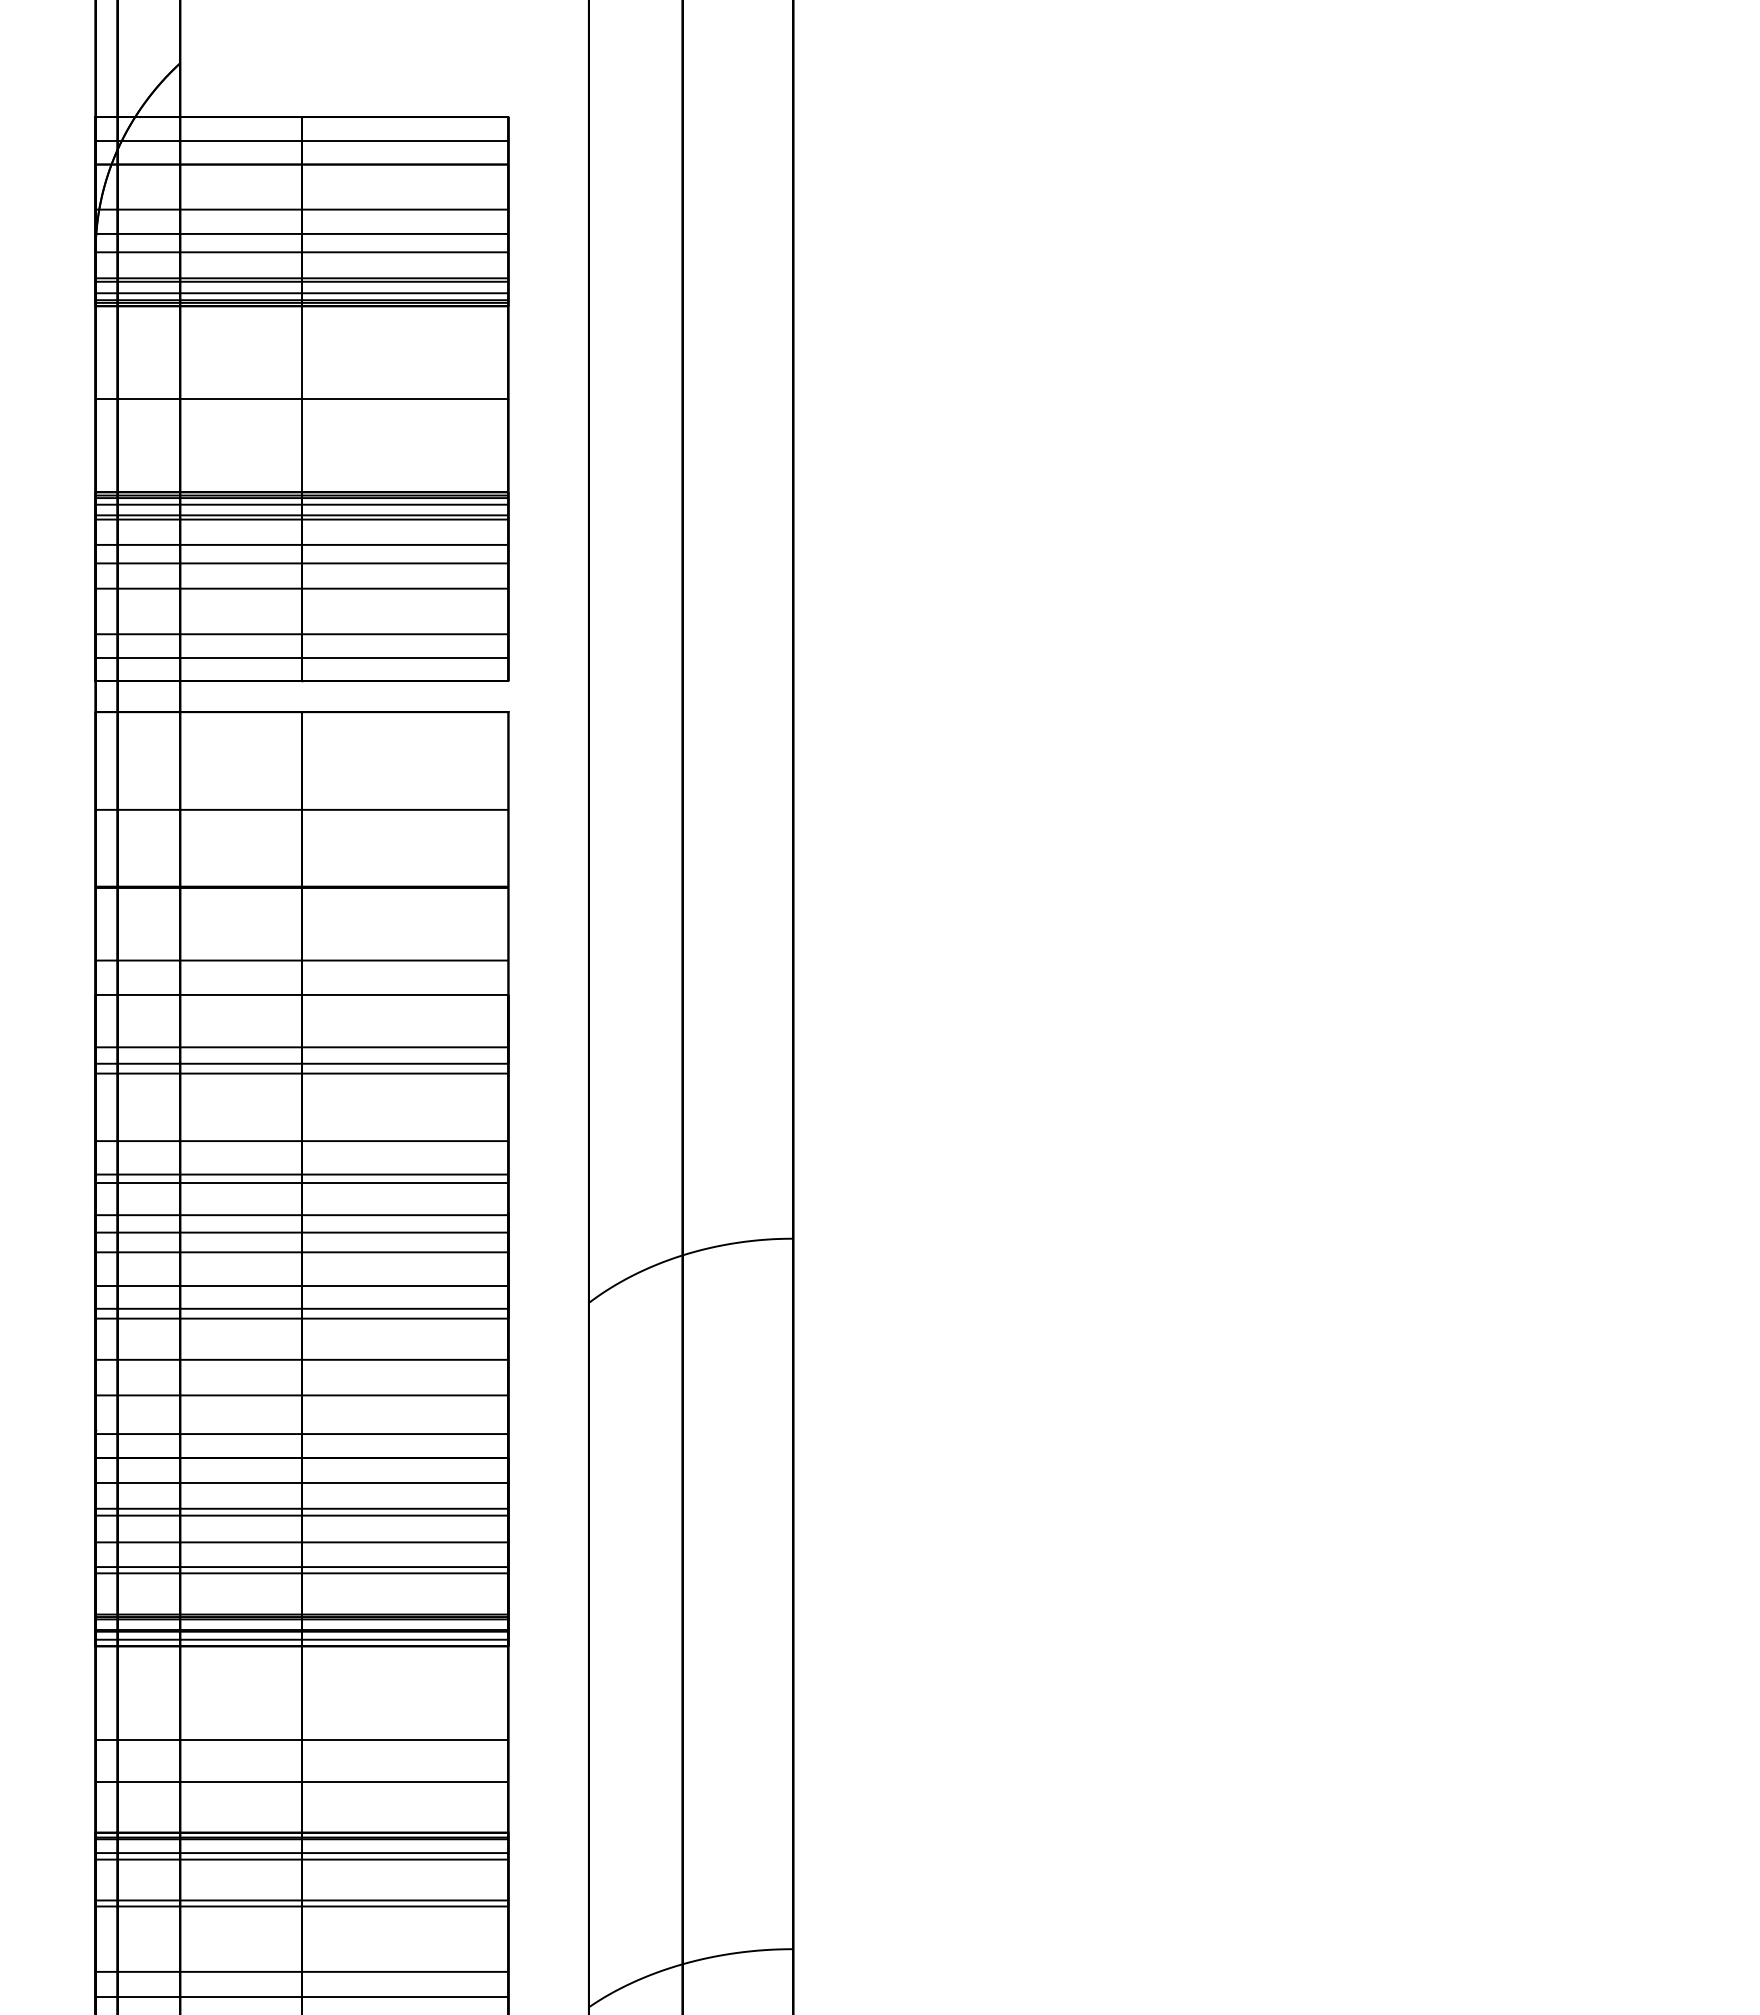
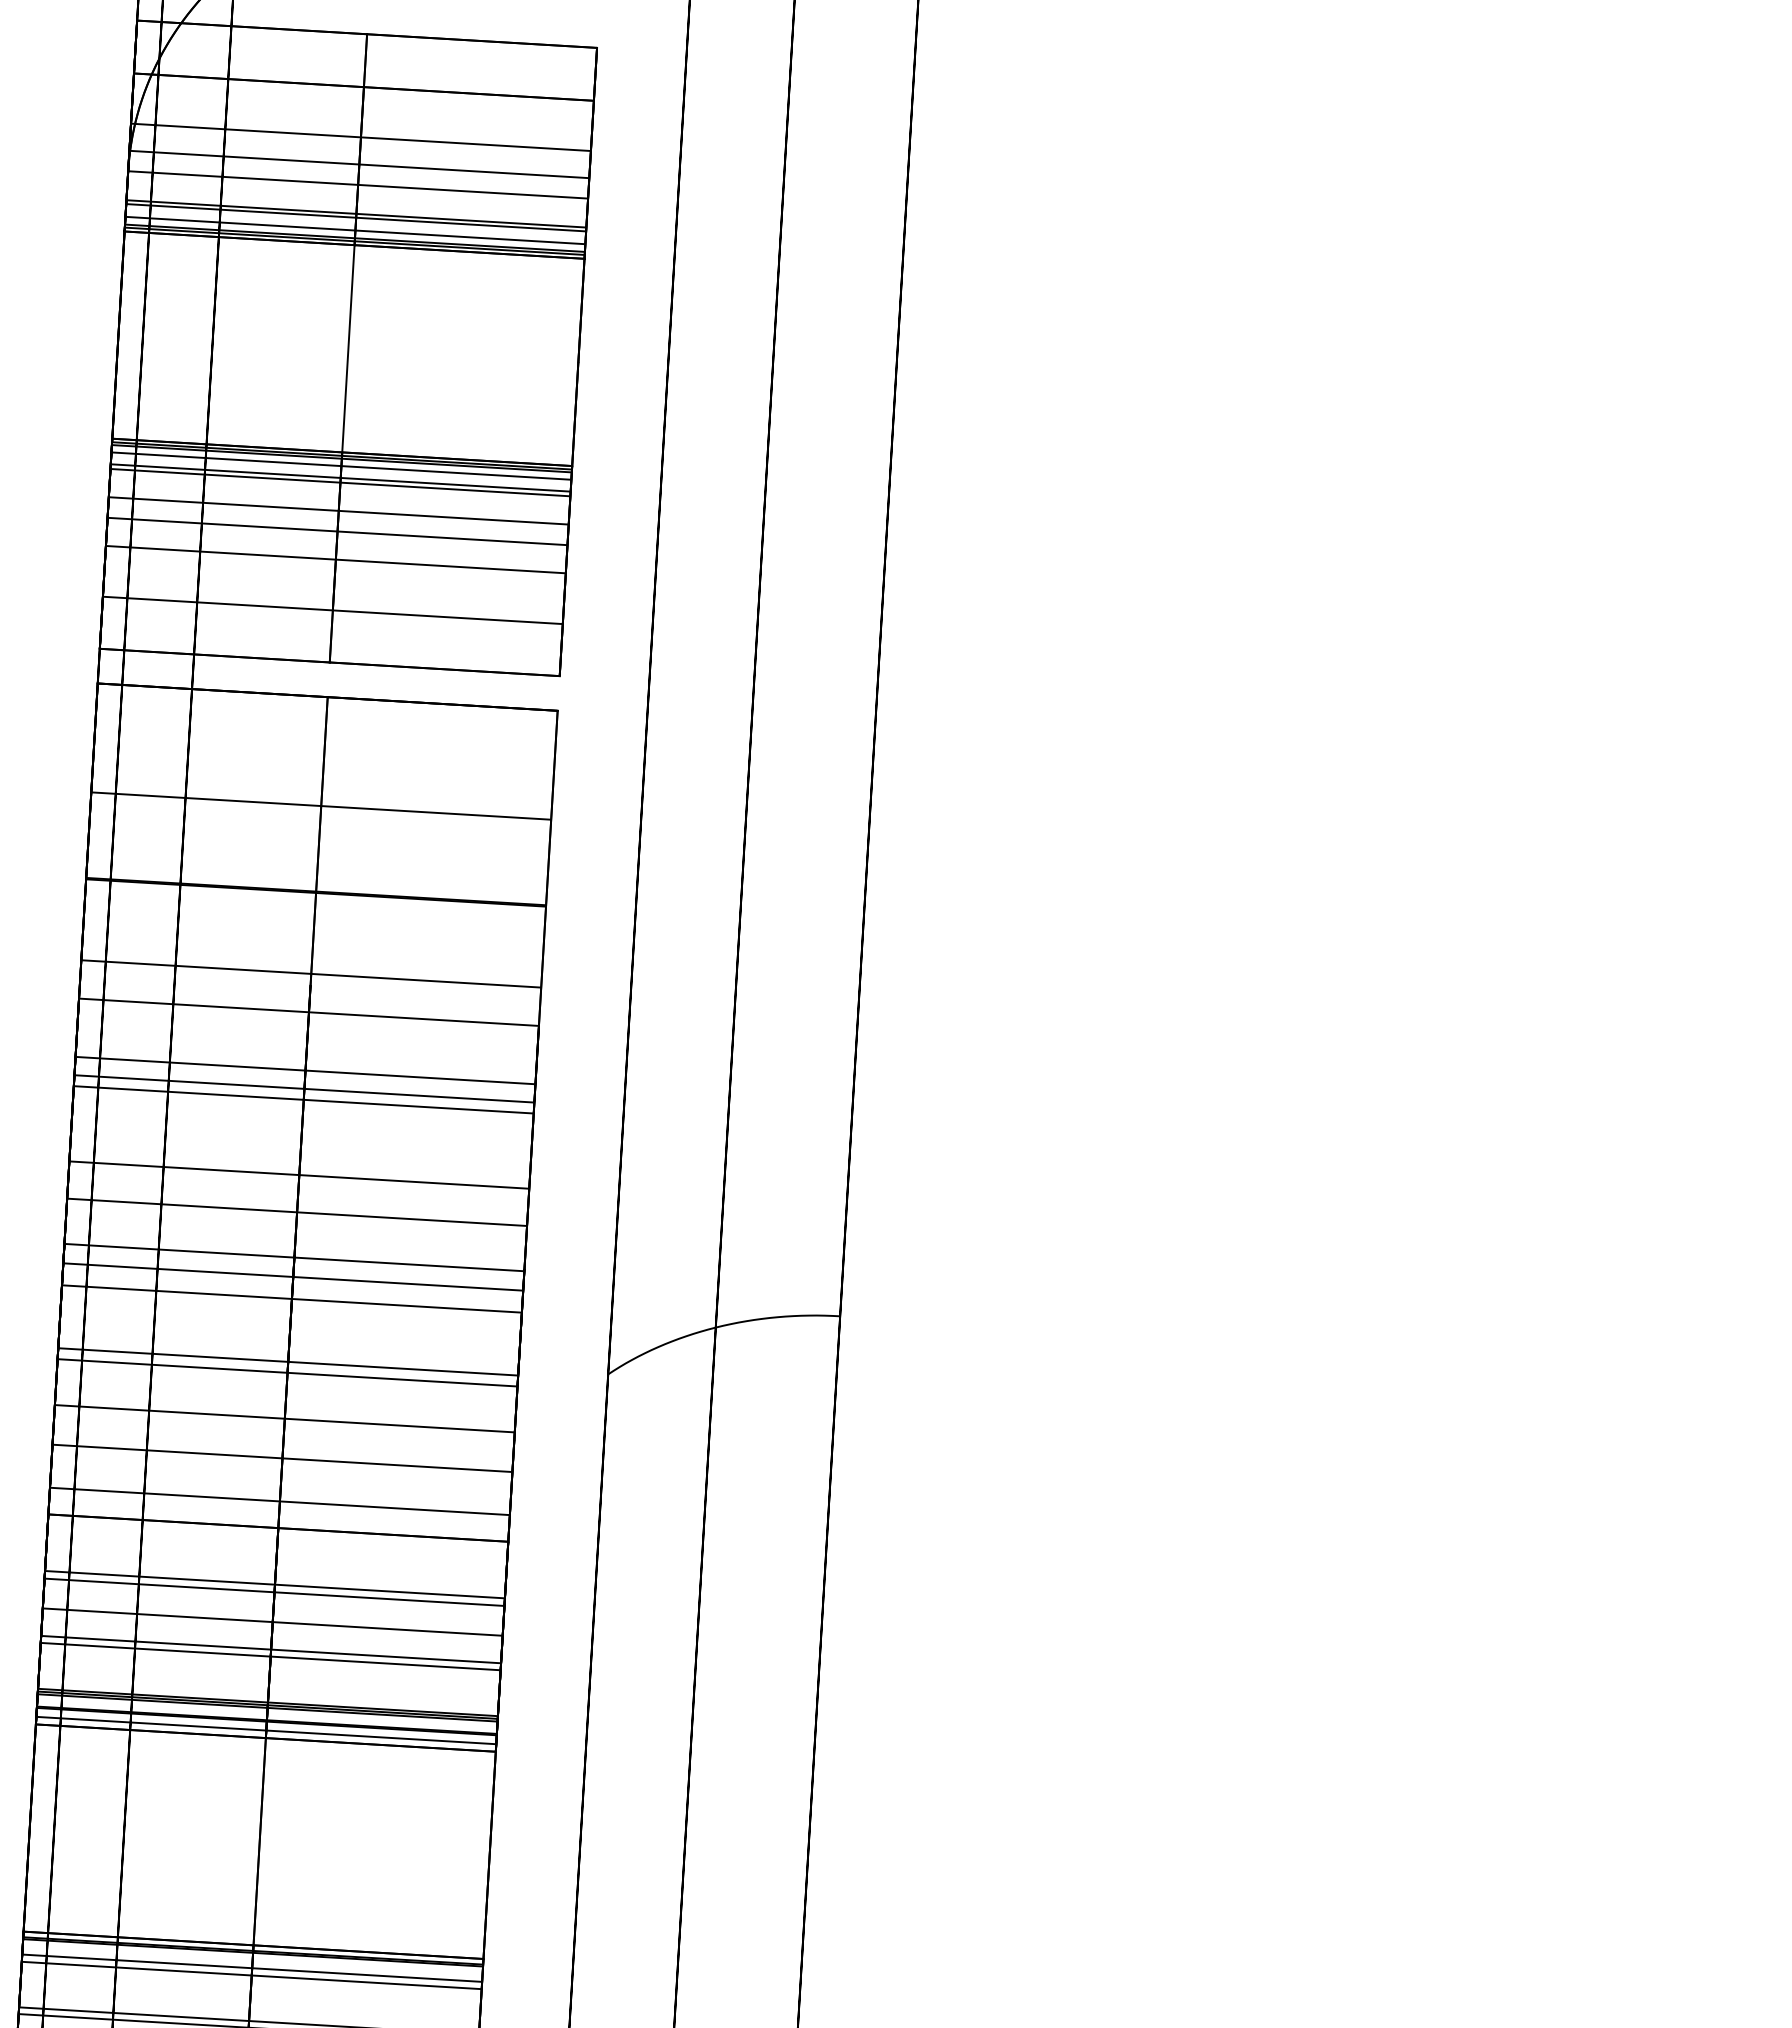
line: (301, 140) -> (364, 60), removed
line: (301, 399) -> (347, 348), removed
line: (301, 657) -> (330, 636), removed
line: (301, 1182) -> (295, 1221), removed
line: (301, 1286) -> (289, 1337), removed
line: (301, 1483) -> (276, 1556), removed
line: (301, 1739) -> (259, 1841), removed
line: (301, 1782) -> (256, 1889), removed

